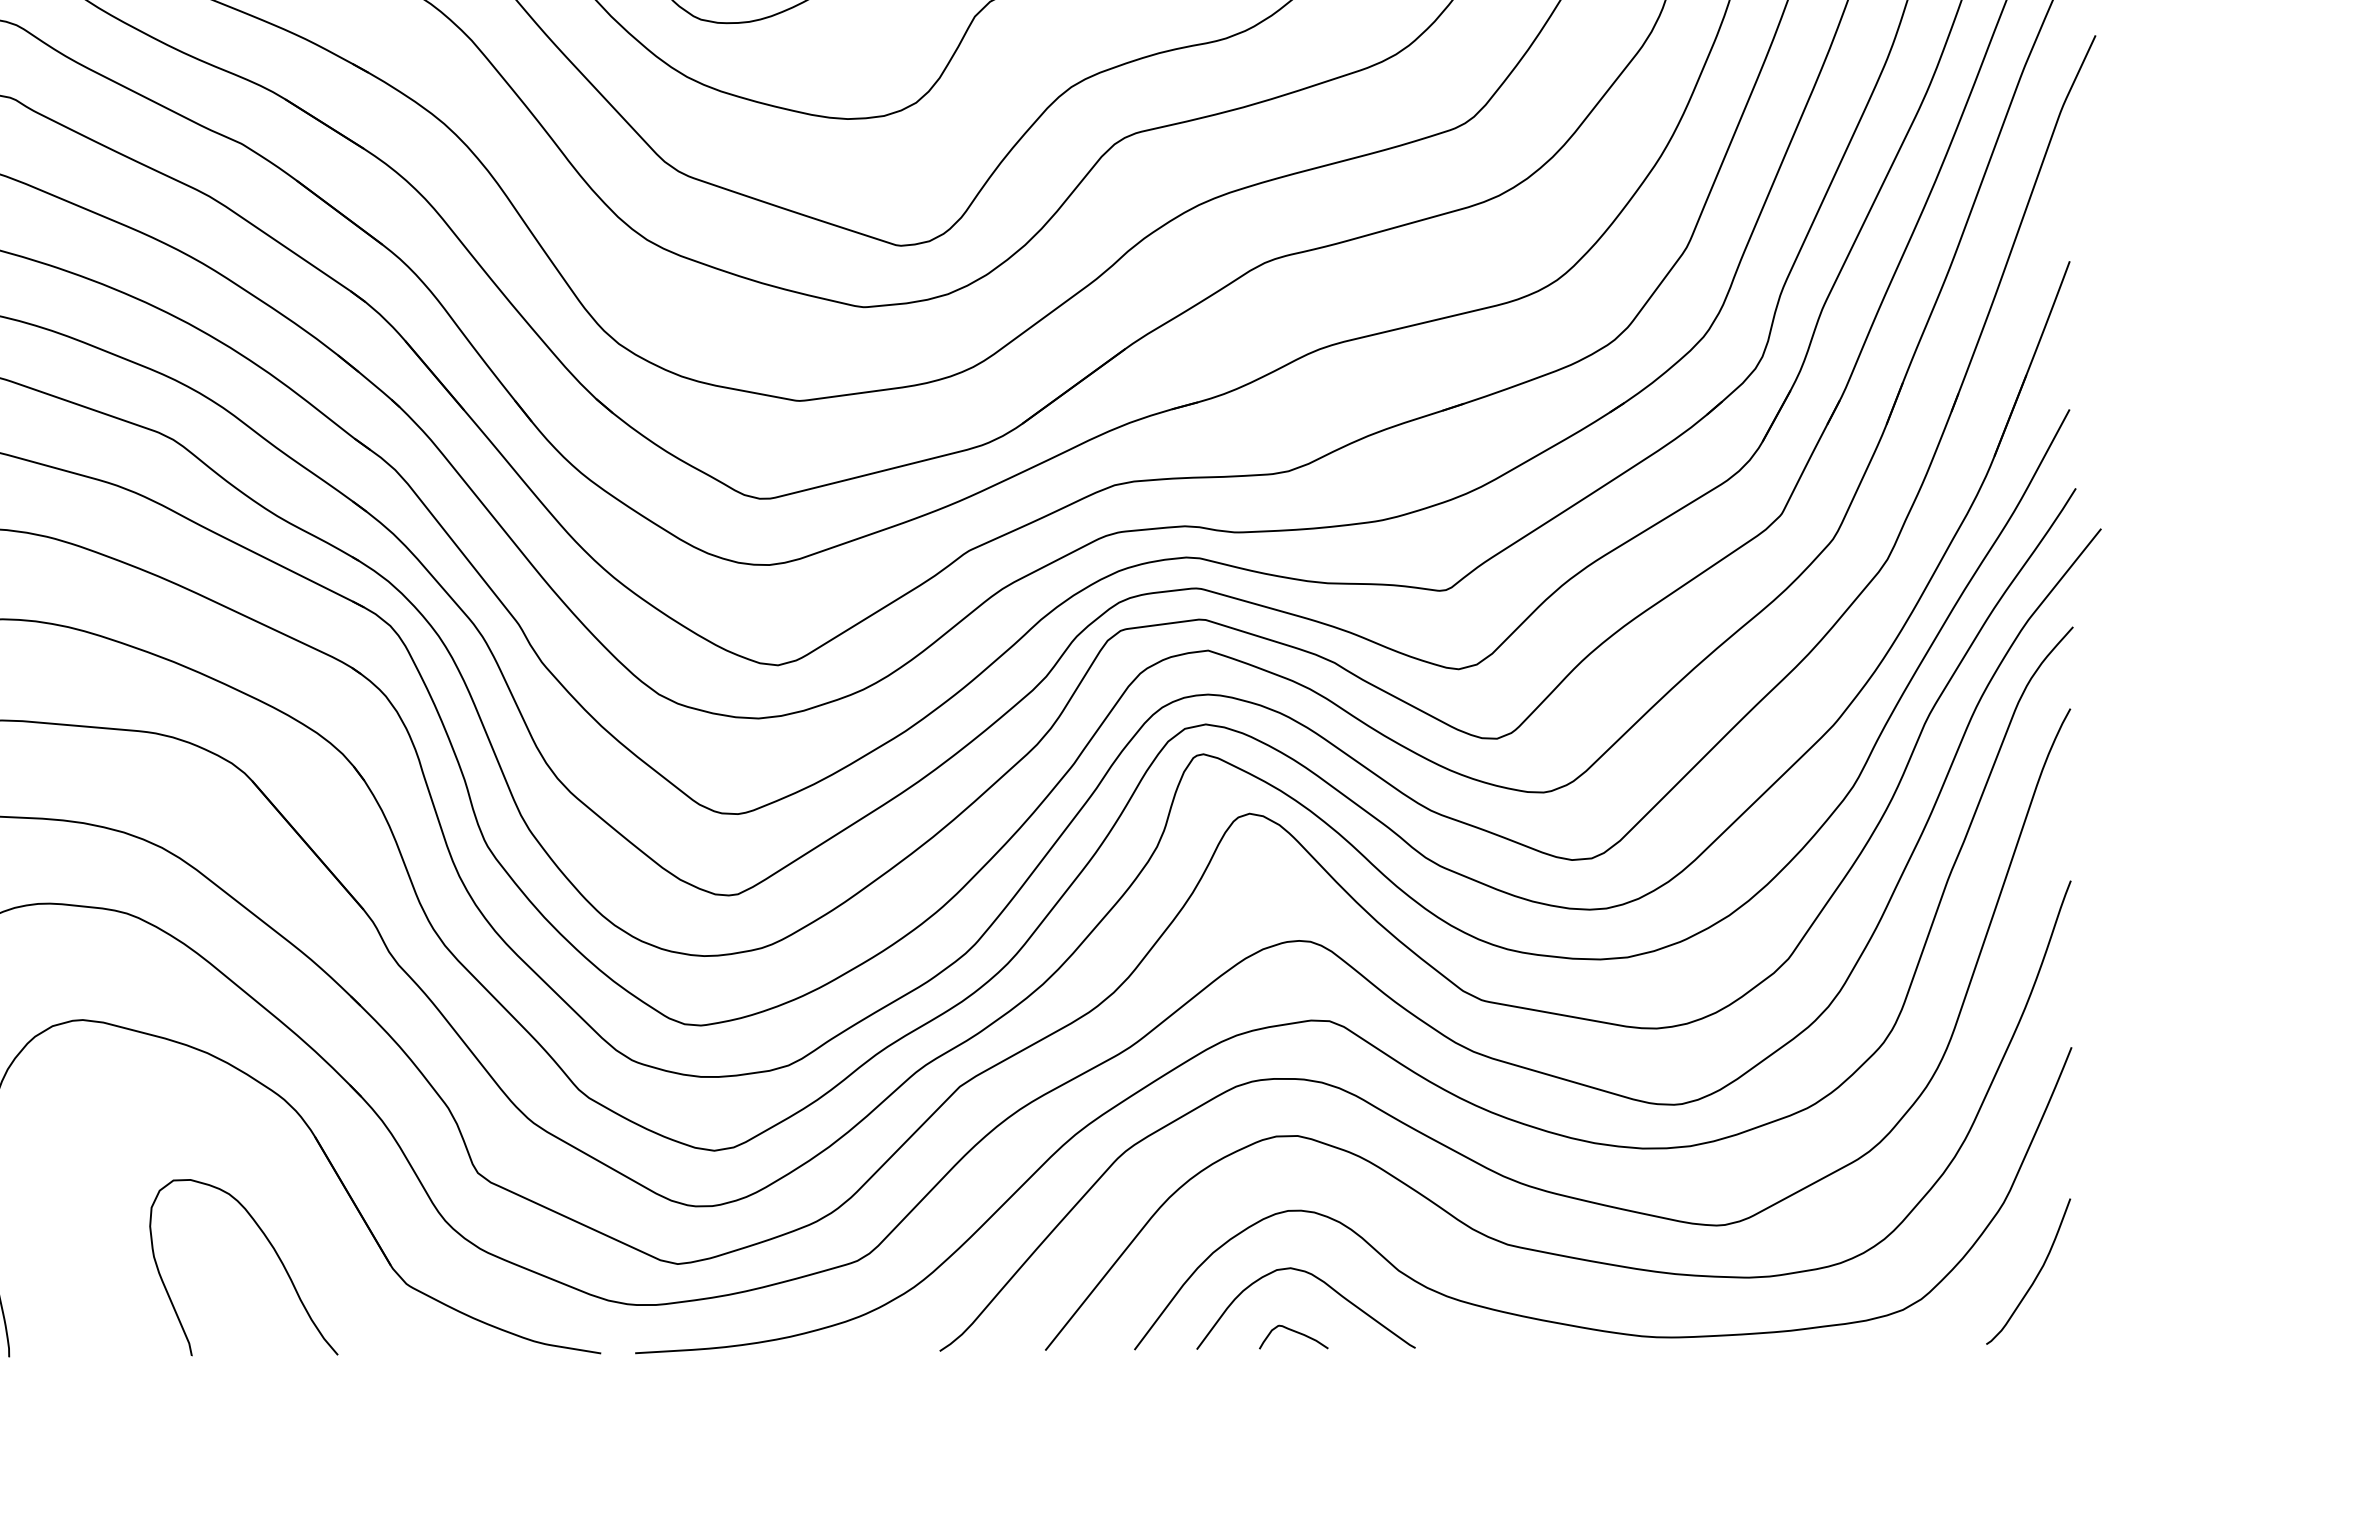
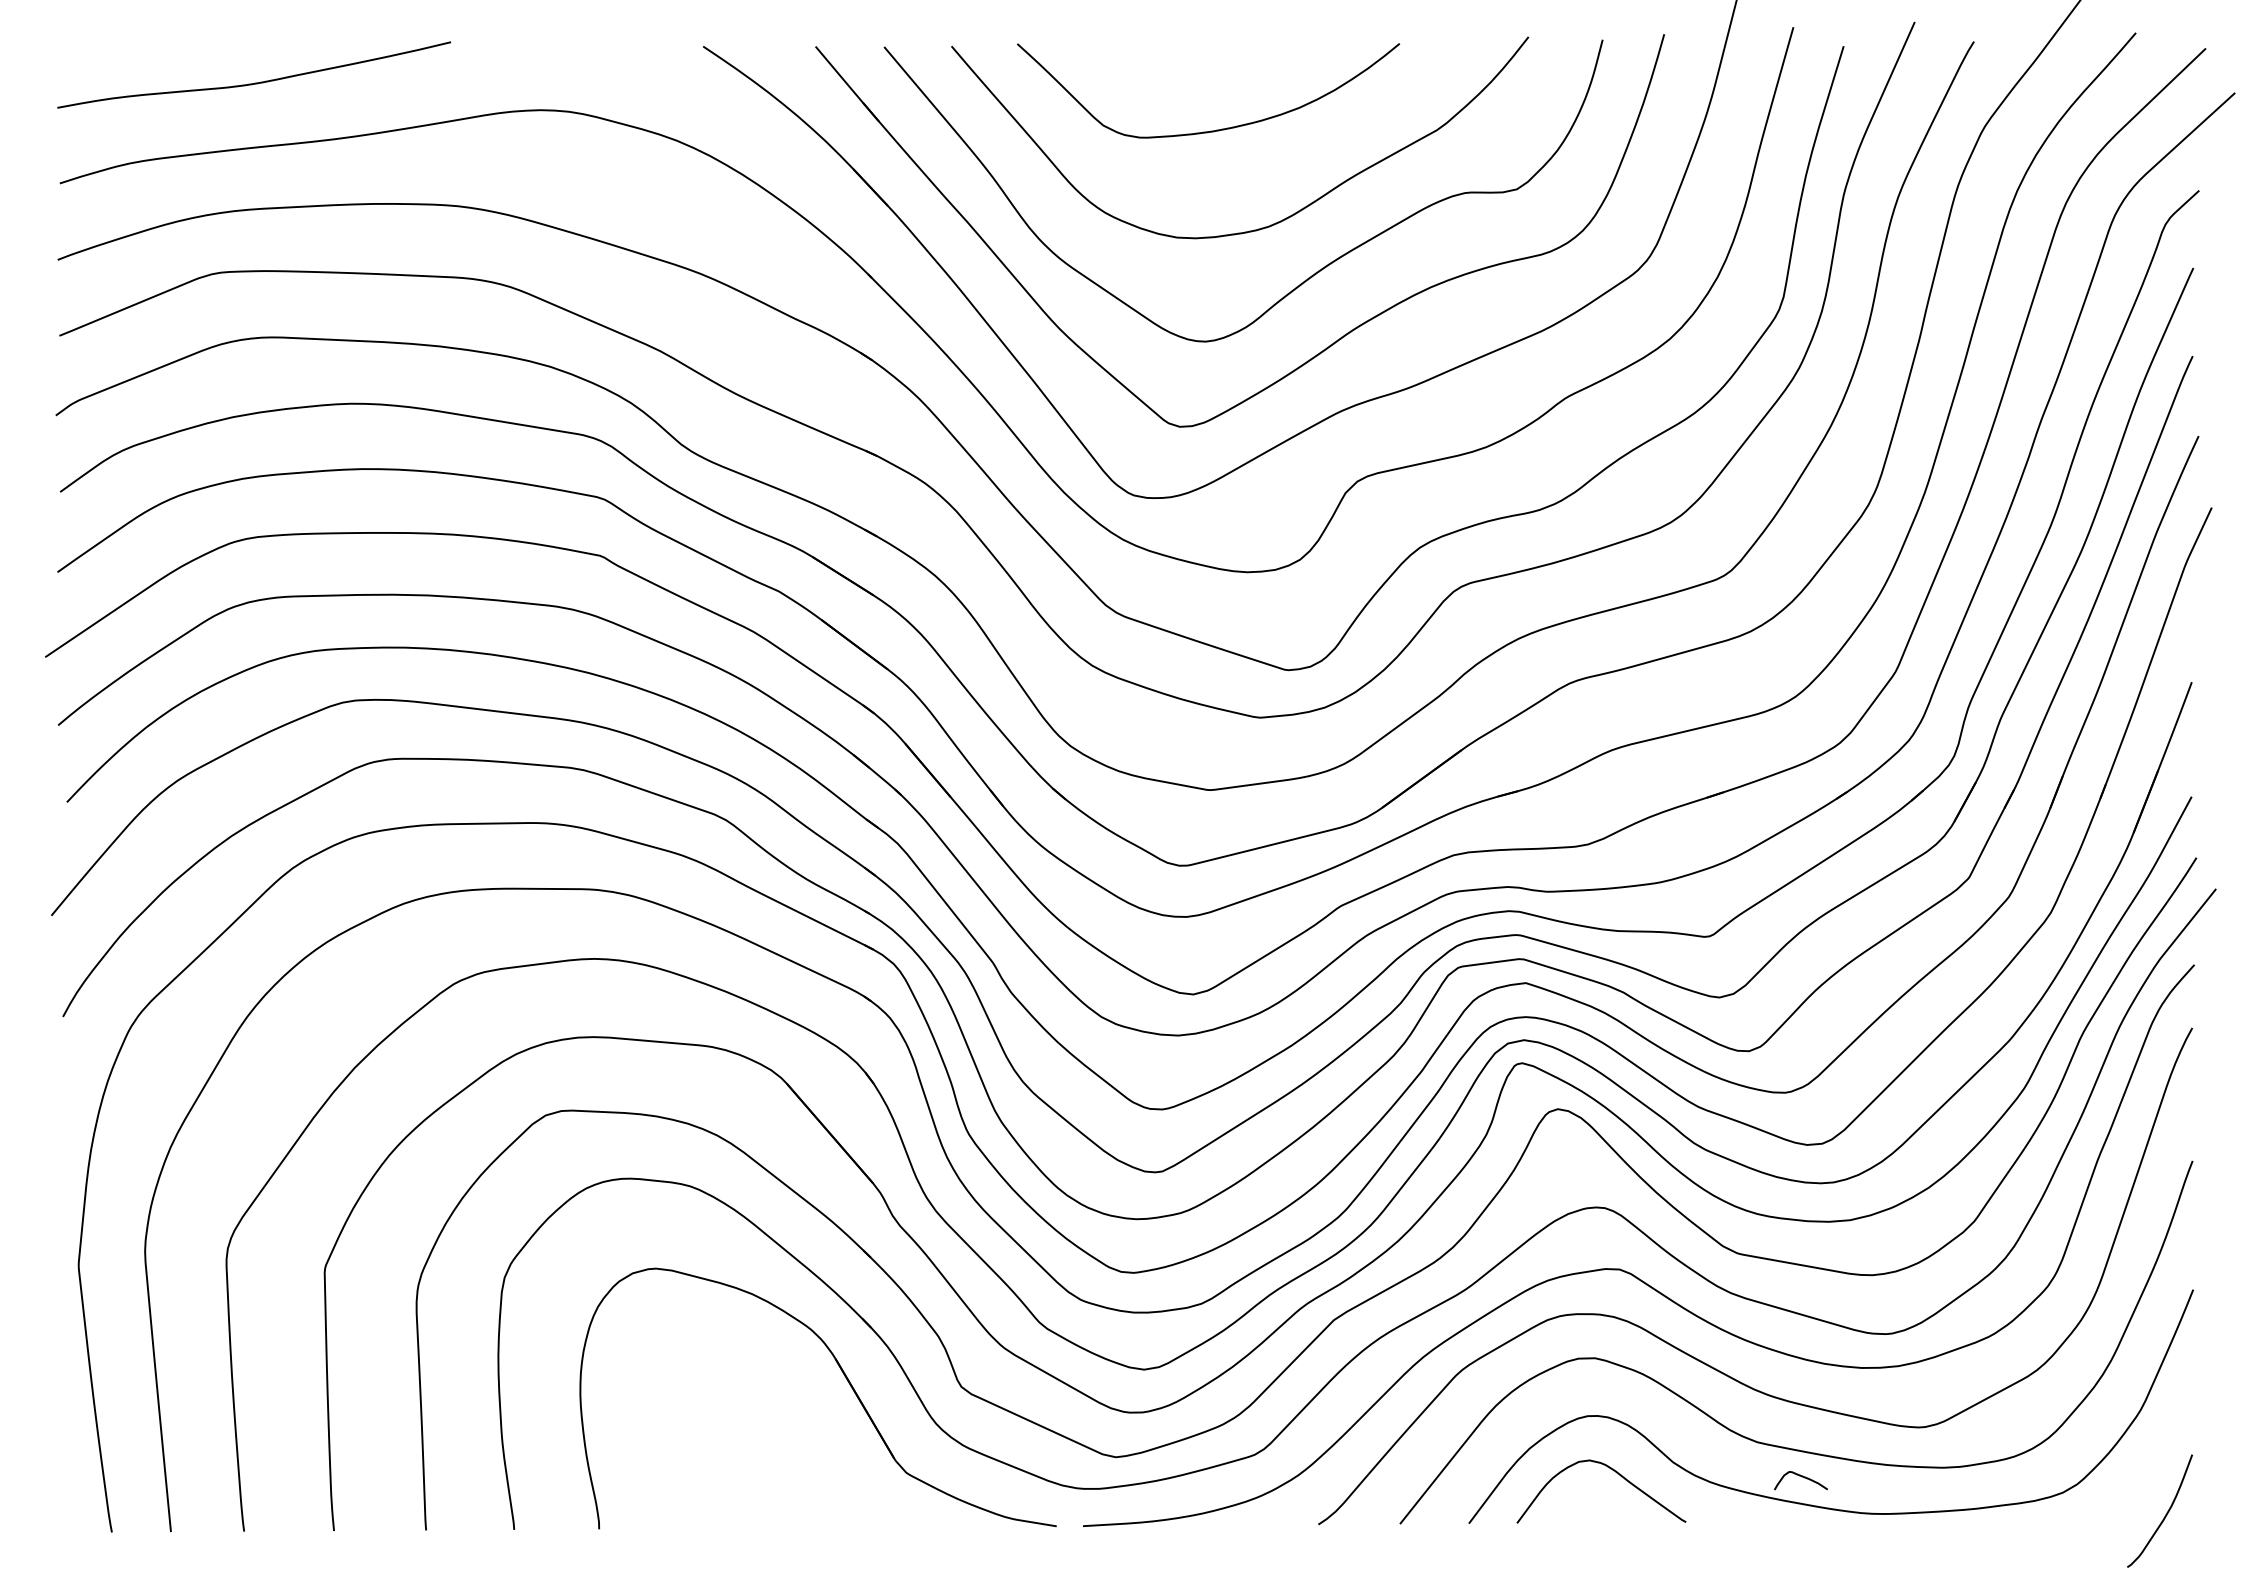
curve: (272, 1248) -> (802, 1445), removed
curve: (2035, 1276) -> (2165, 1514), moved
curve: (1294, 1332) -> (1801, 1477), moved

